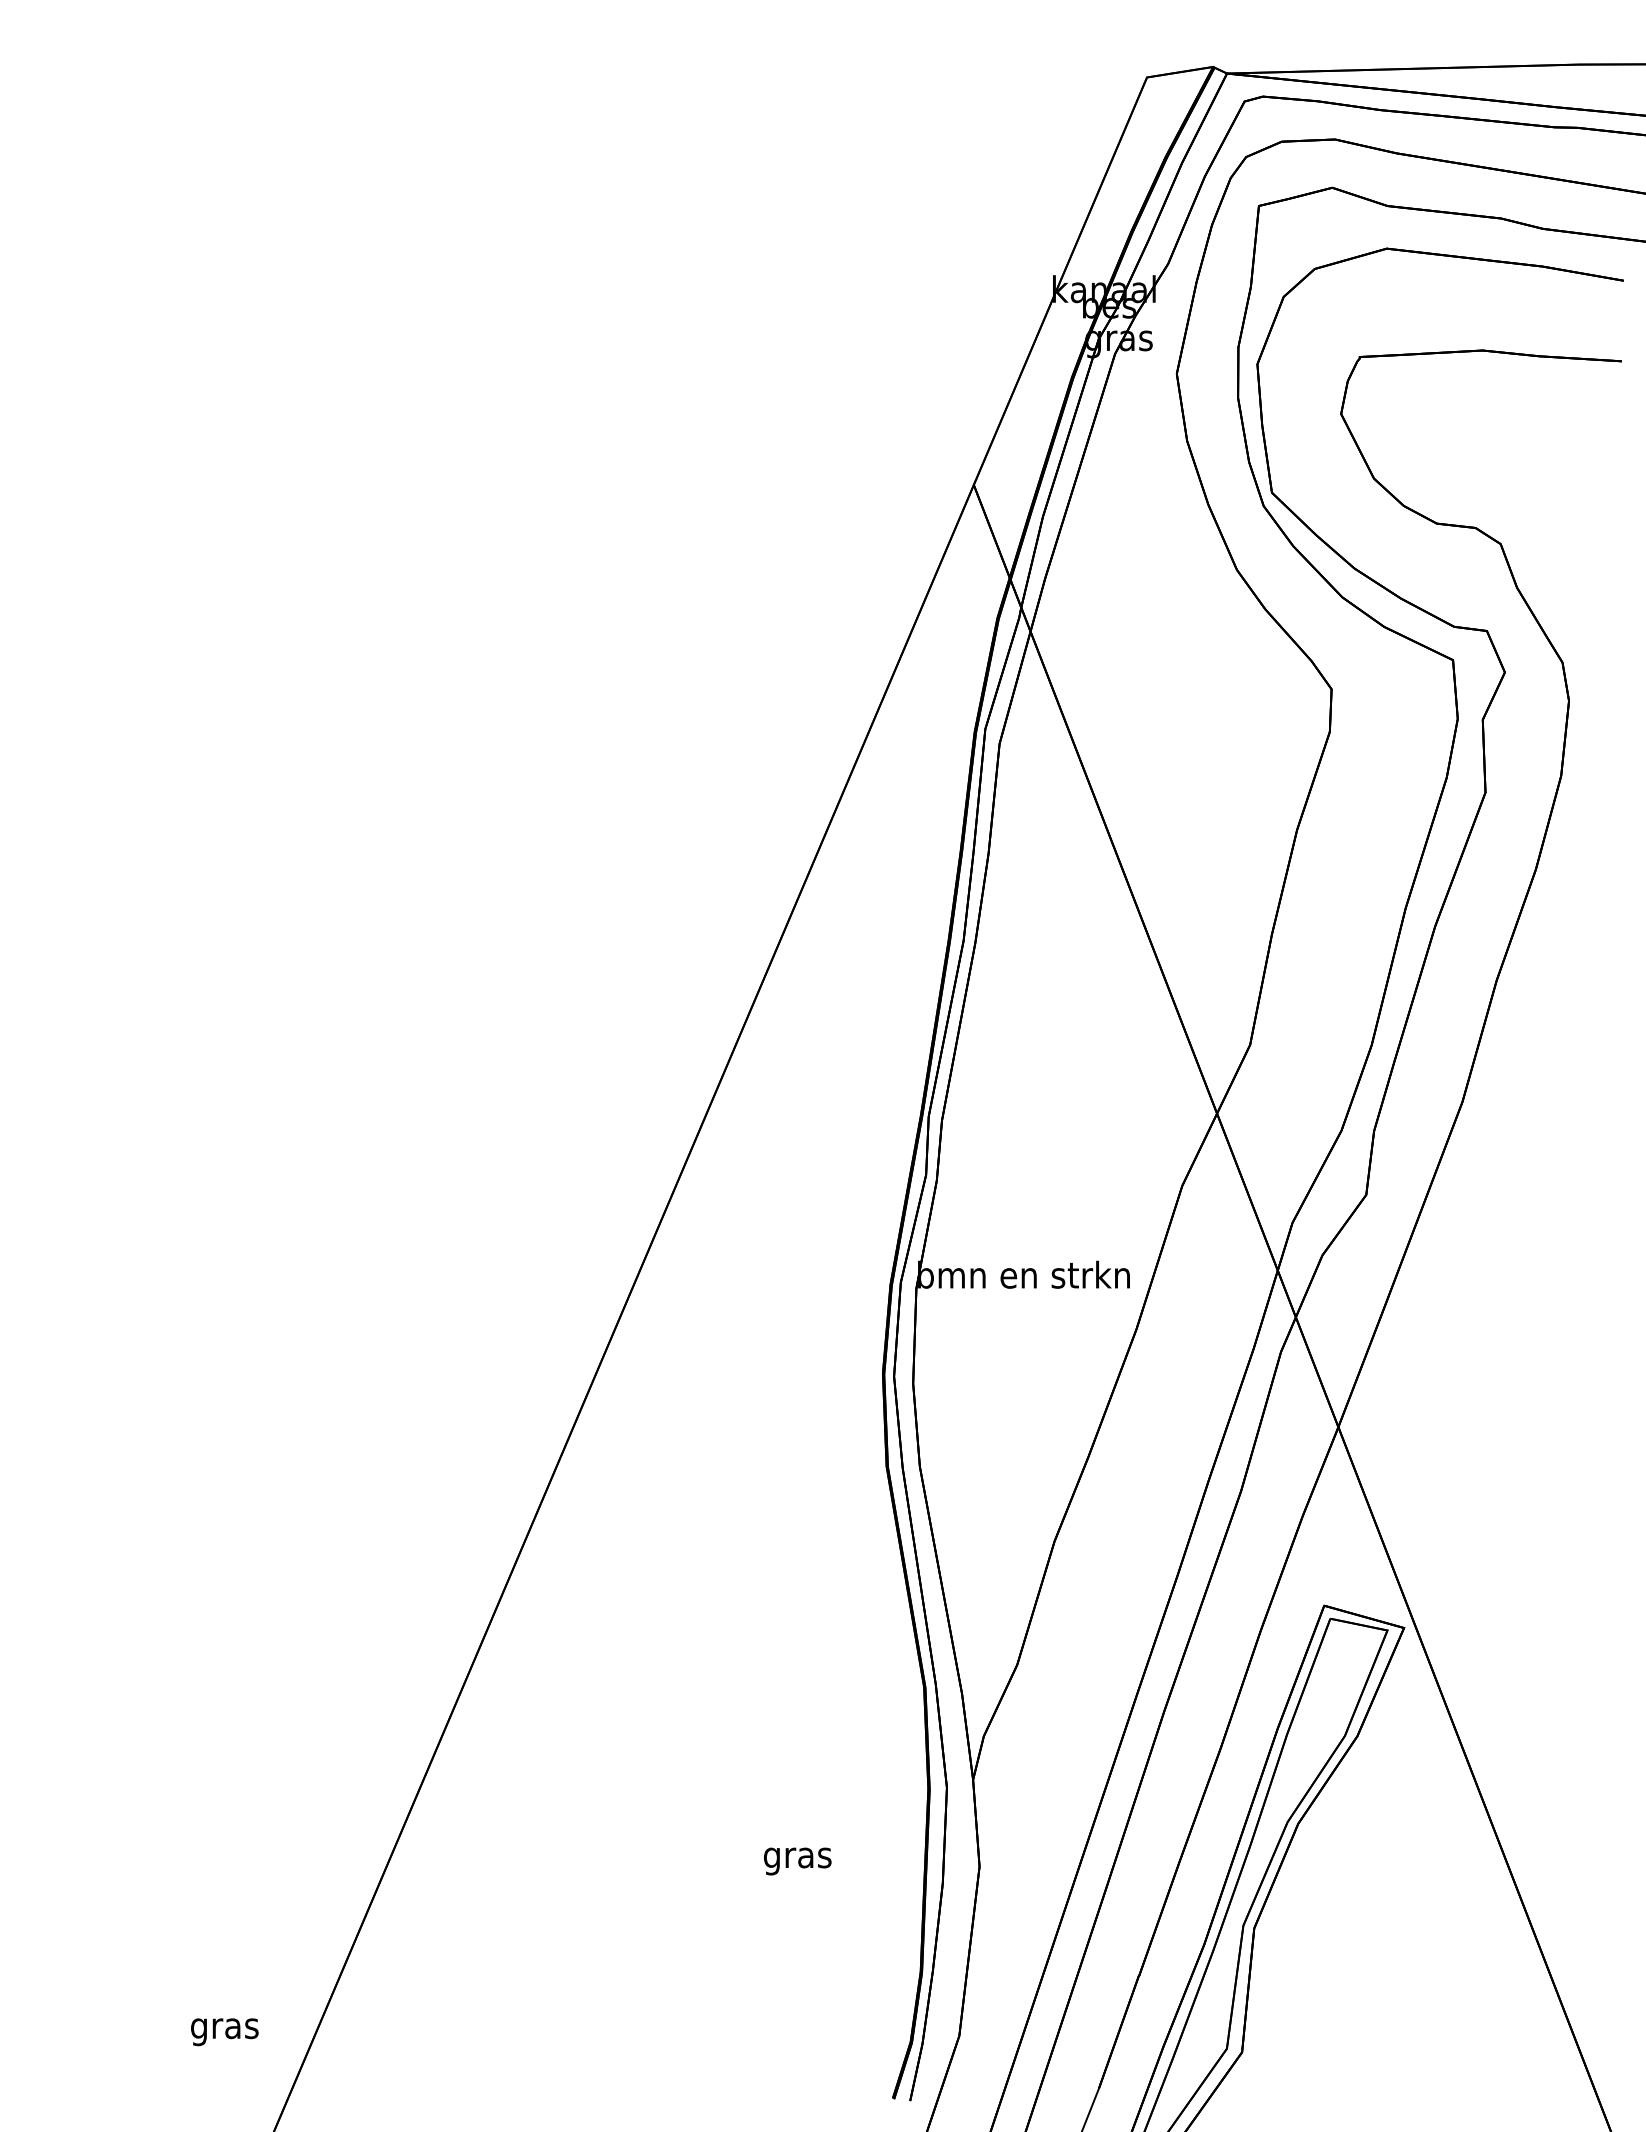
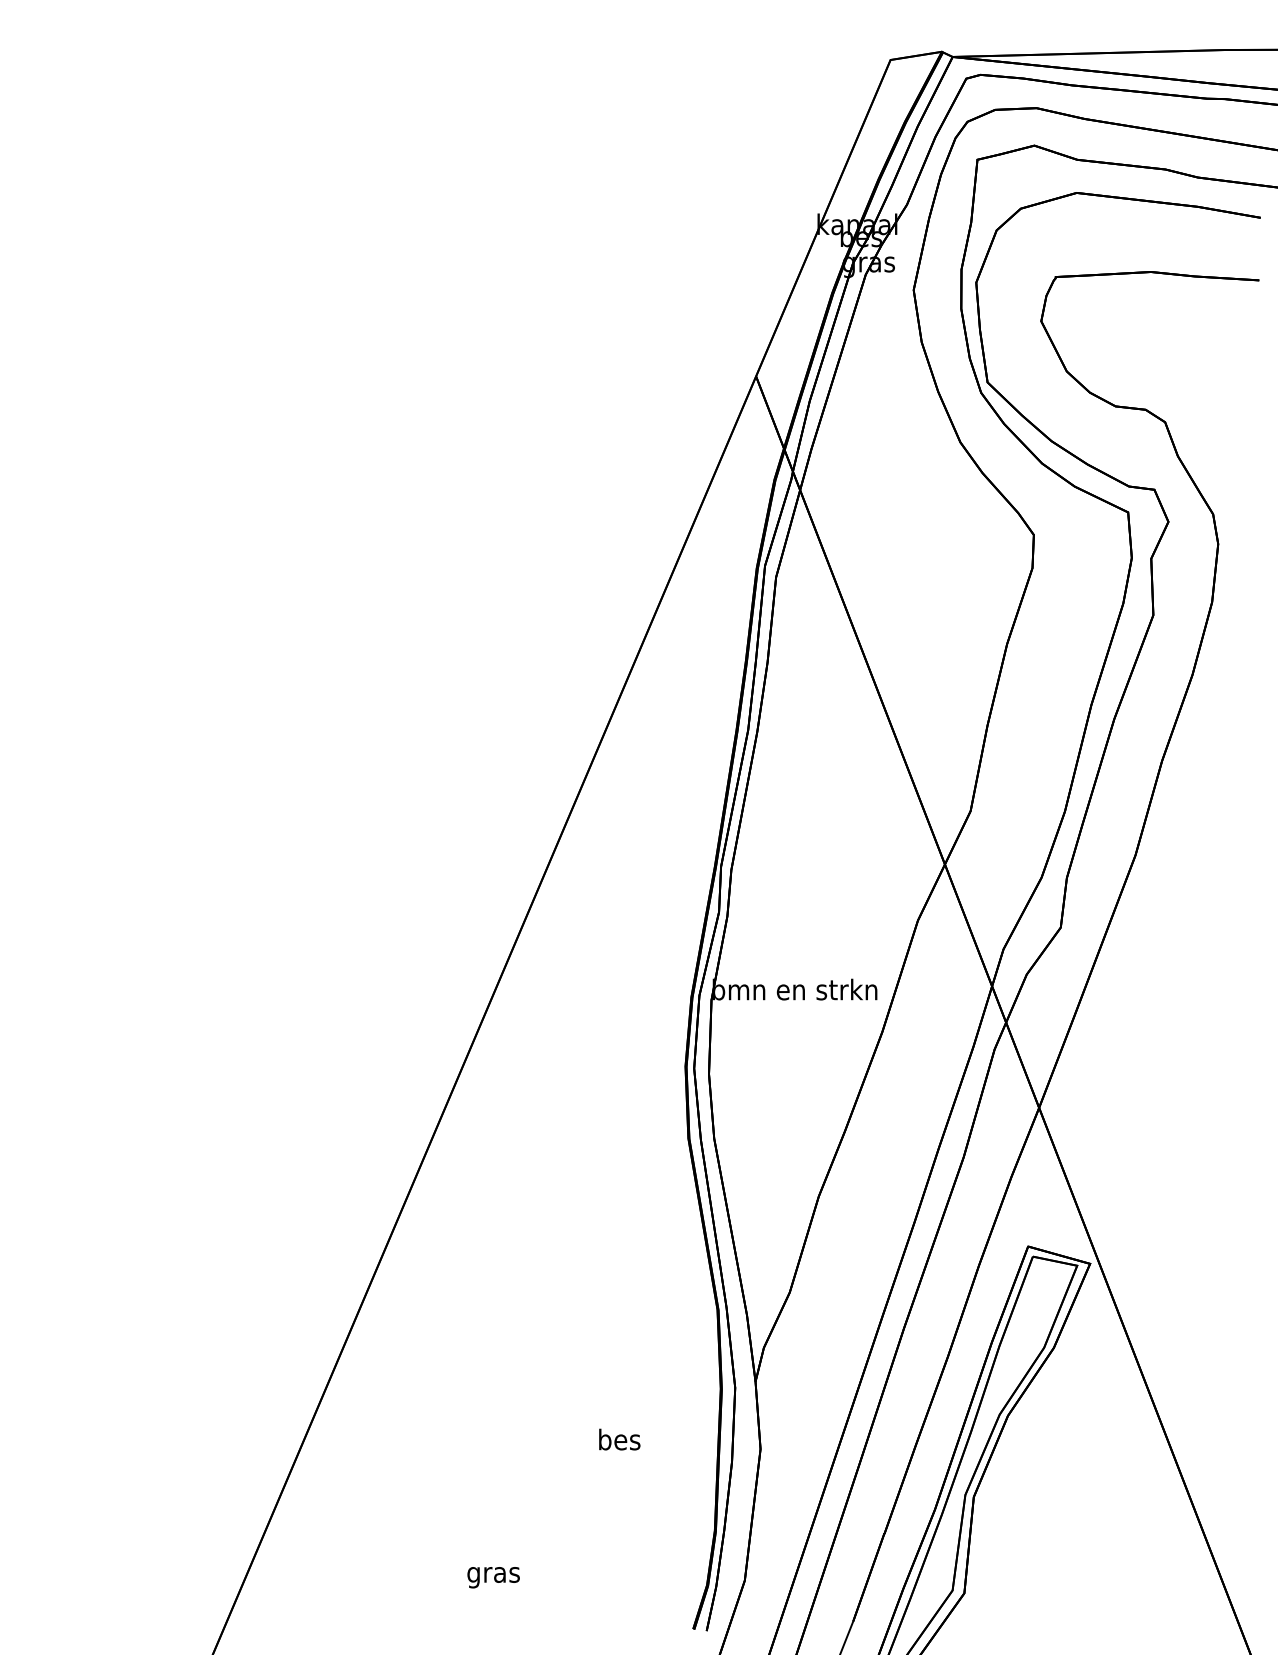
text: (797, 1857) -> (619, 1442), gras -> bes
text: (224, 2032) -> (493, 1577), moved

